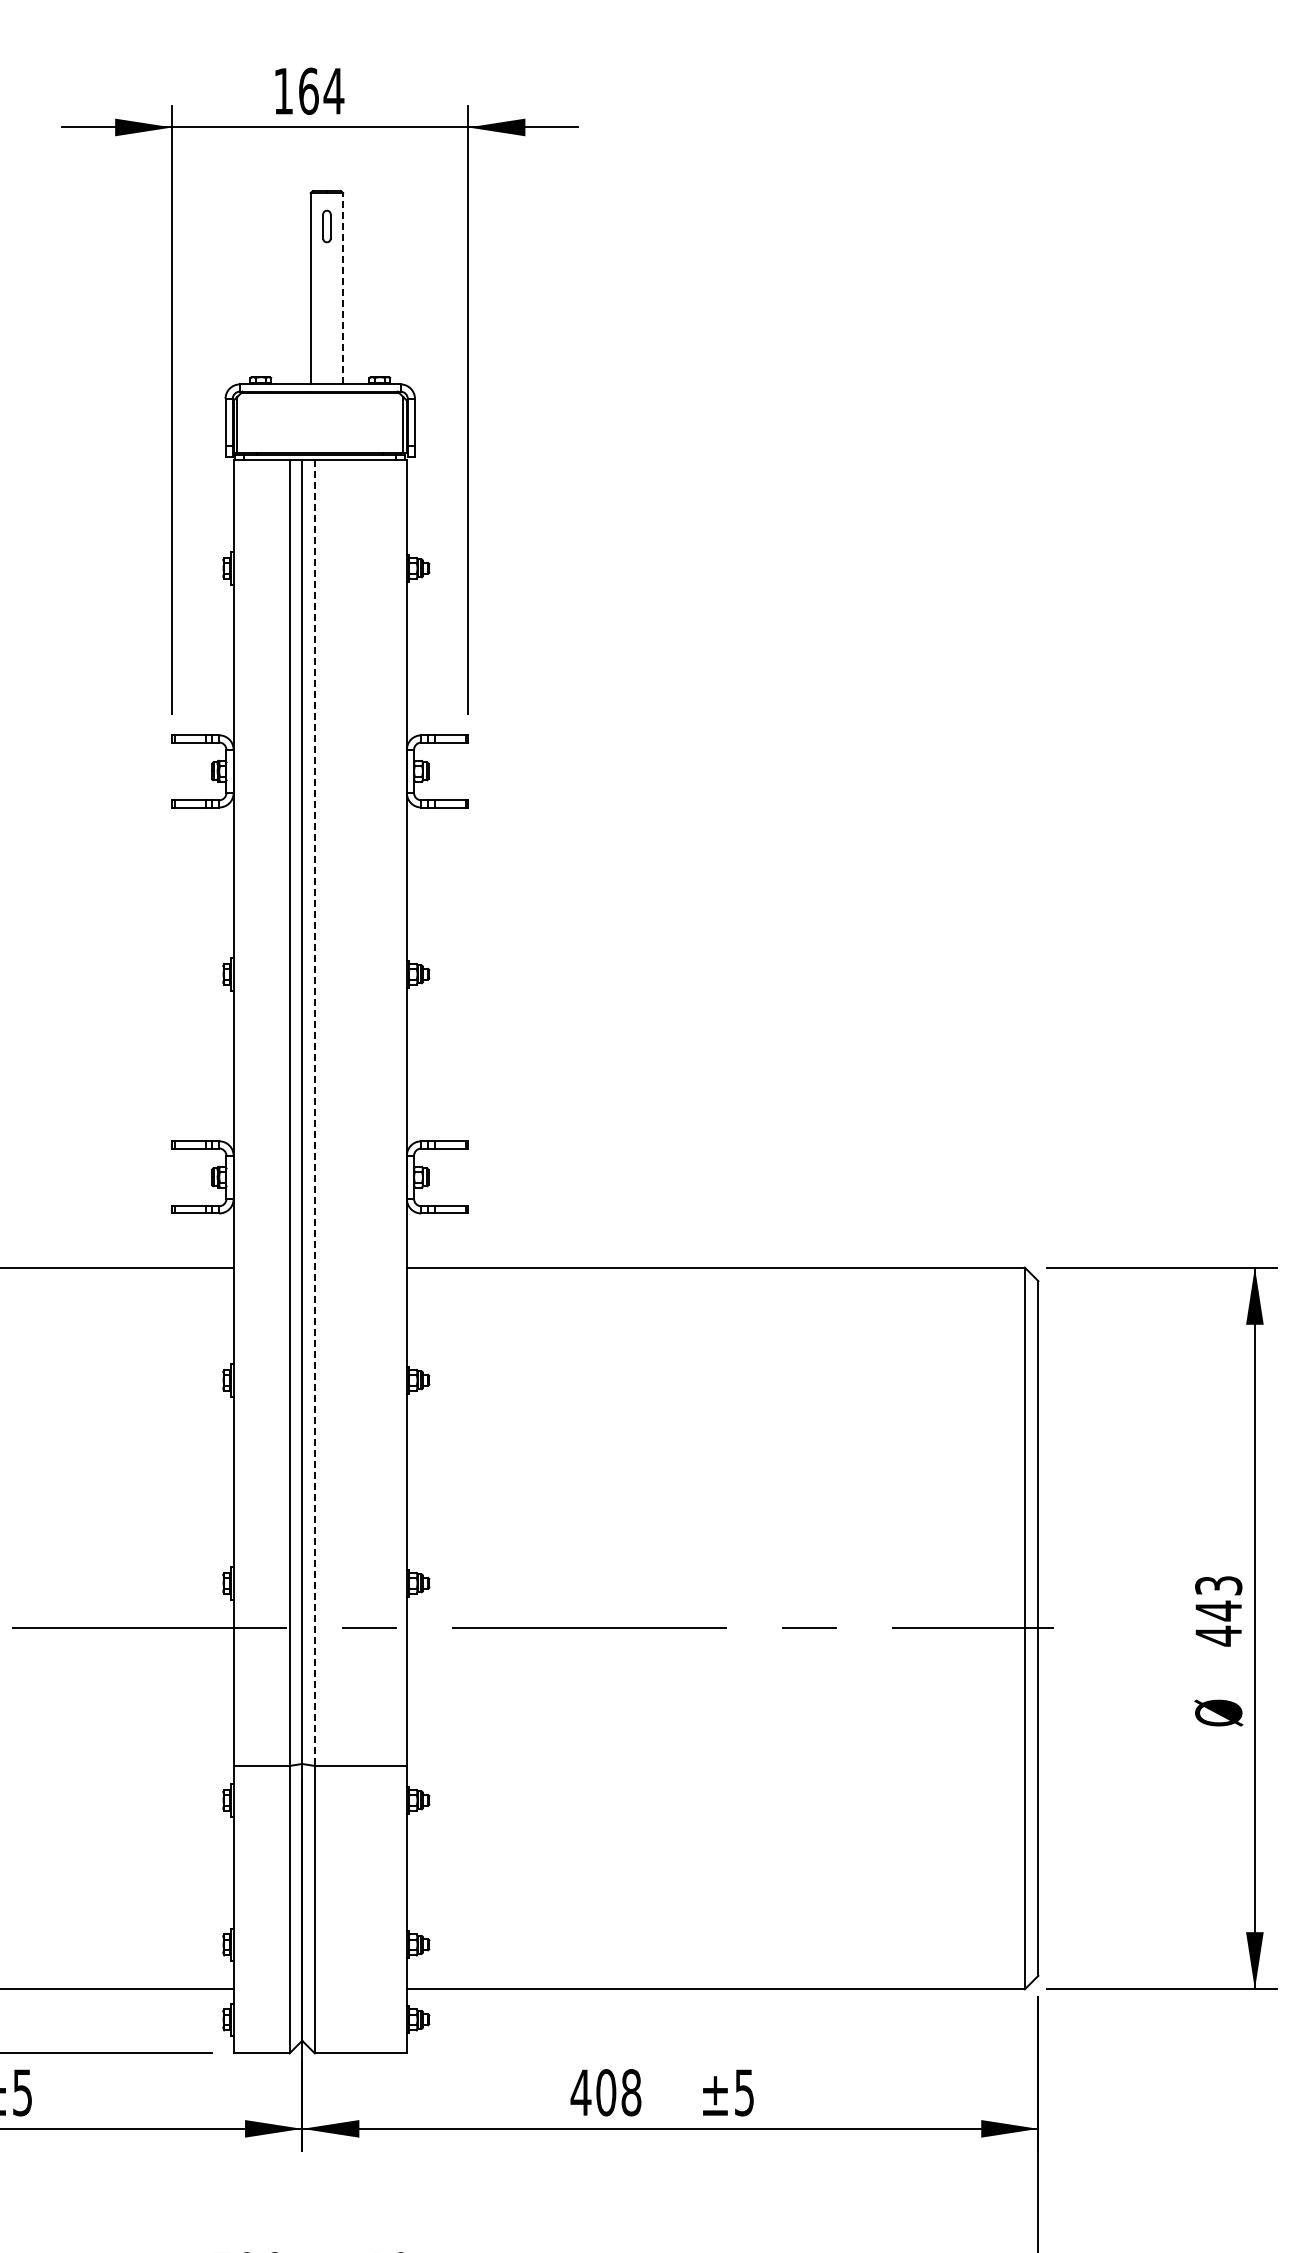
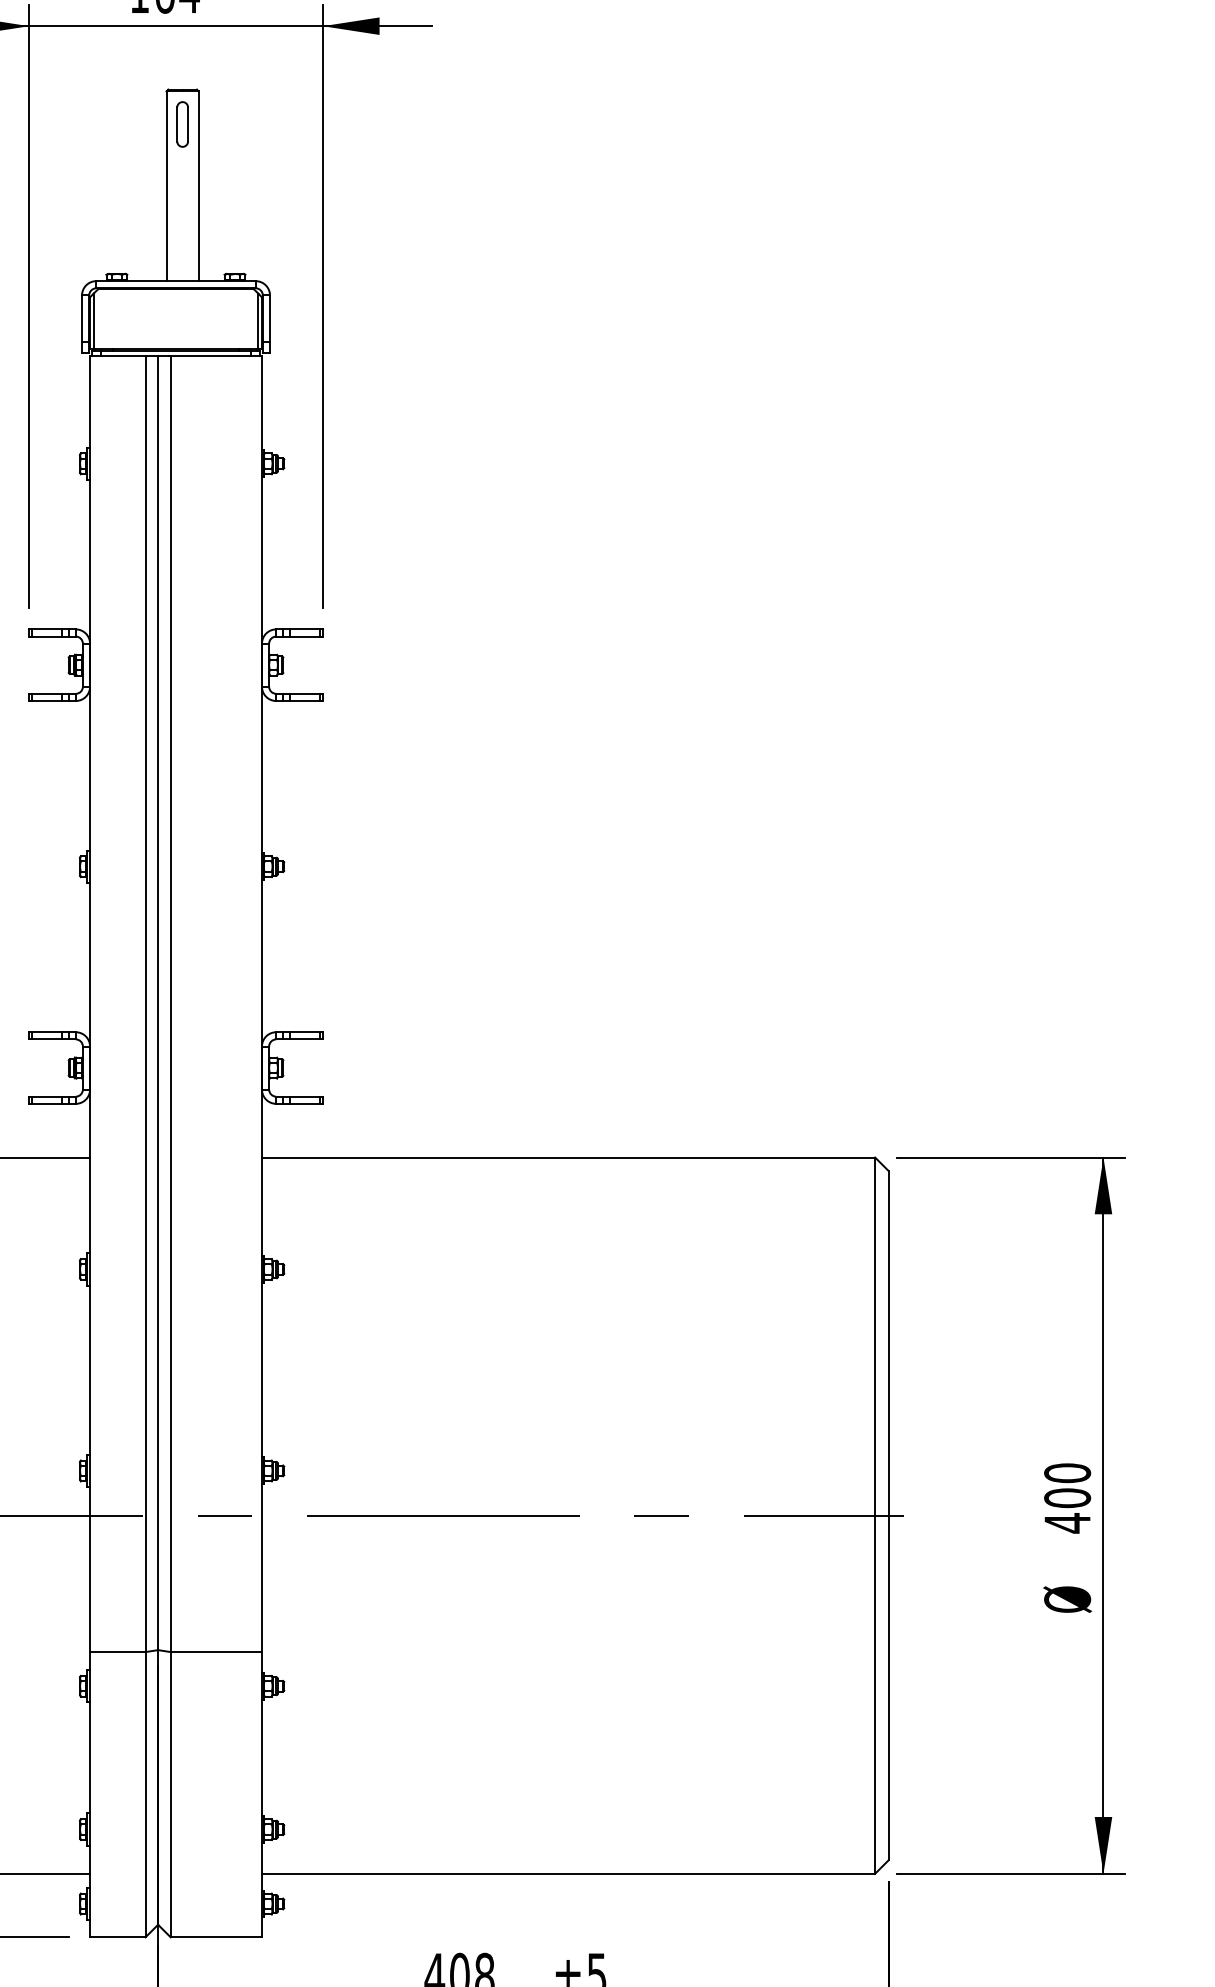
part: (326, 226) -> (182, 124), size x1.43
line: (343, 288) -> (199, 185), dashed -> solid
line: (314, 1113) -> (170, 1004), dashed -> solid
text: (1218, 1598) -> (1067, 1485), 443 -> 400

